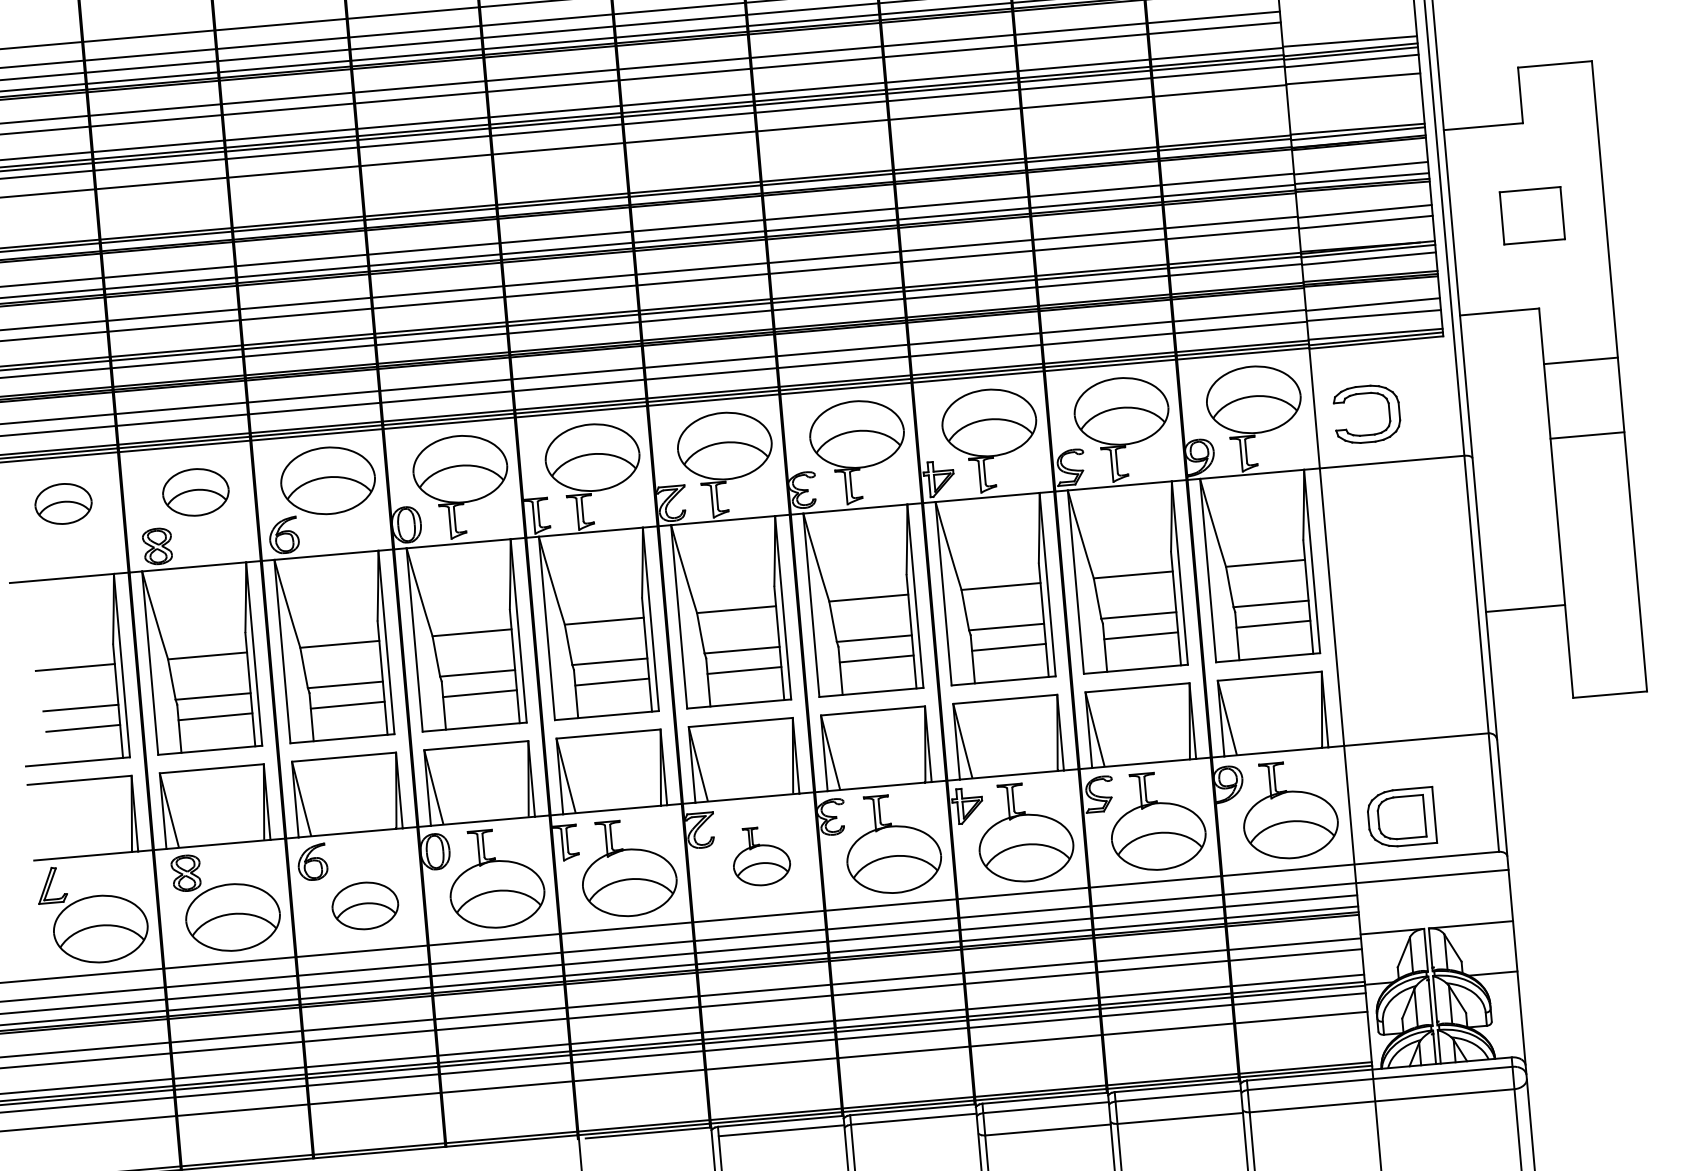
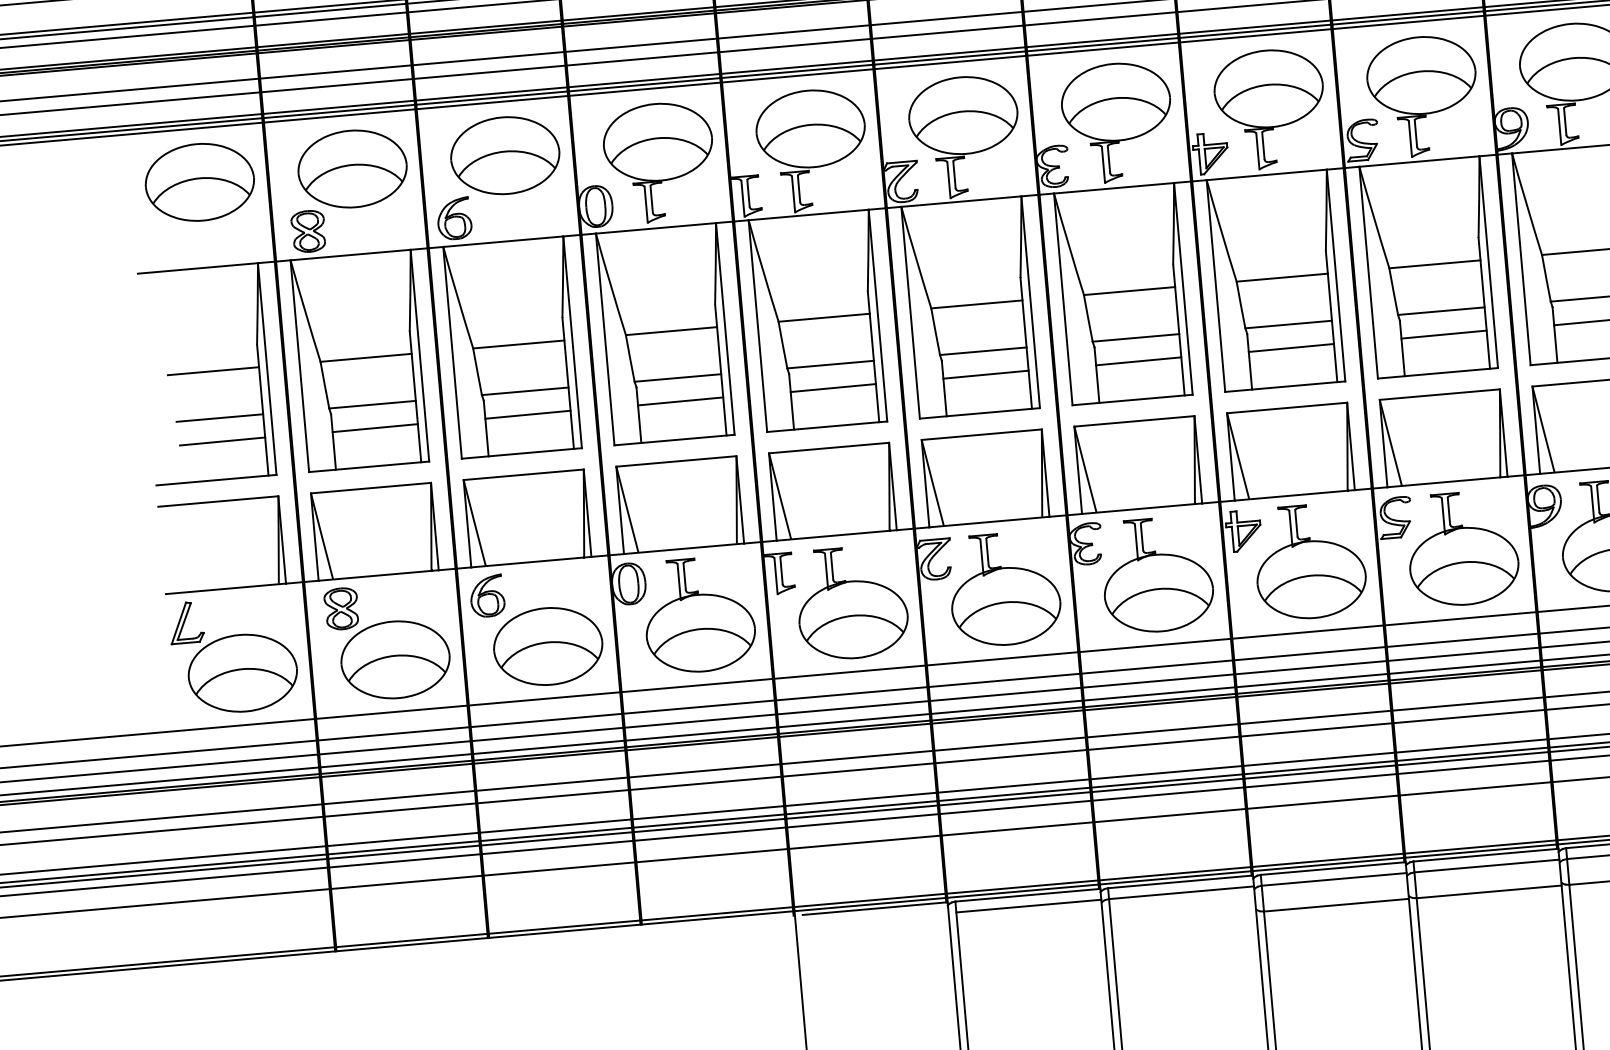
part: (195, 492) -> (352, 169), size x1.43
part: (63, 503) -> (199, 181), size x1.67
part: (761, 856) -> (1005, 589), size x1.67
part: (365, 905) -> (548, 646), size x1.43

